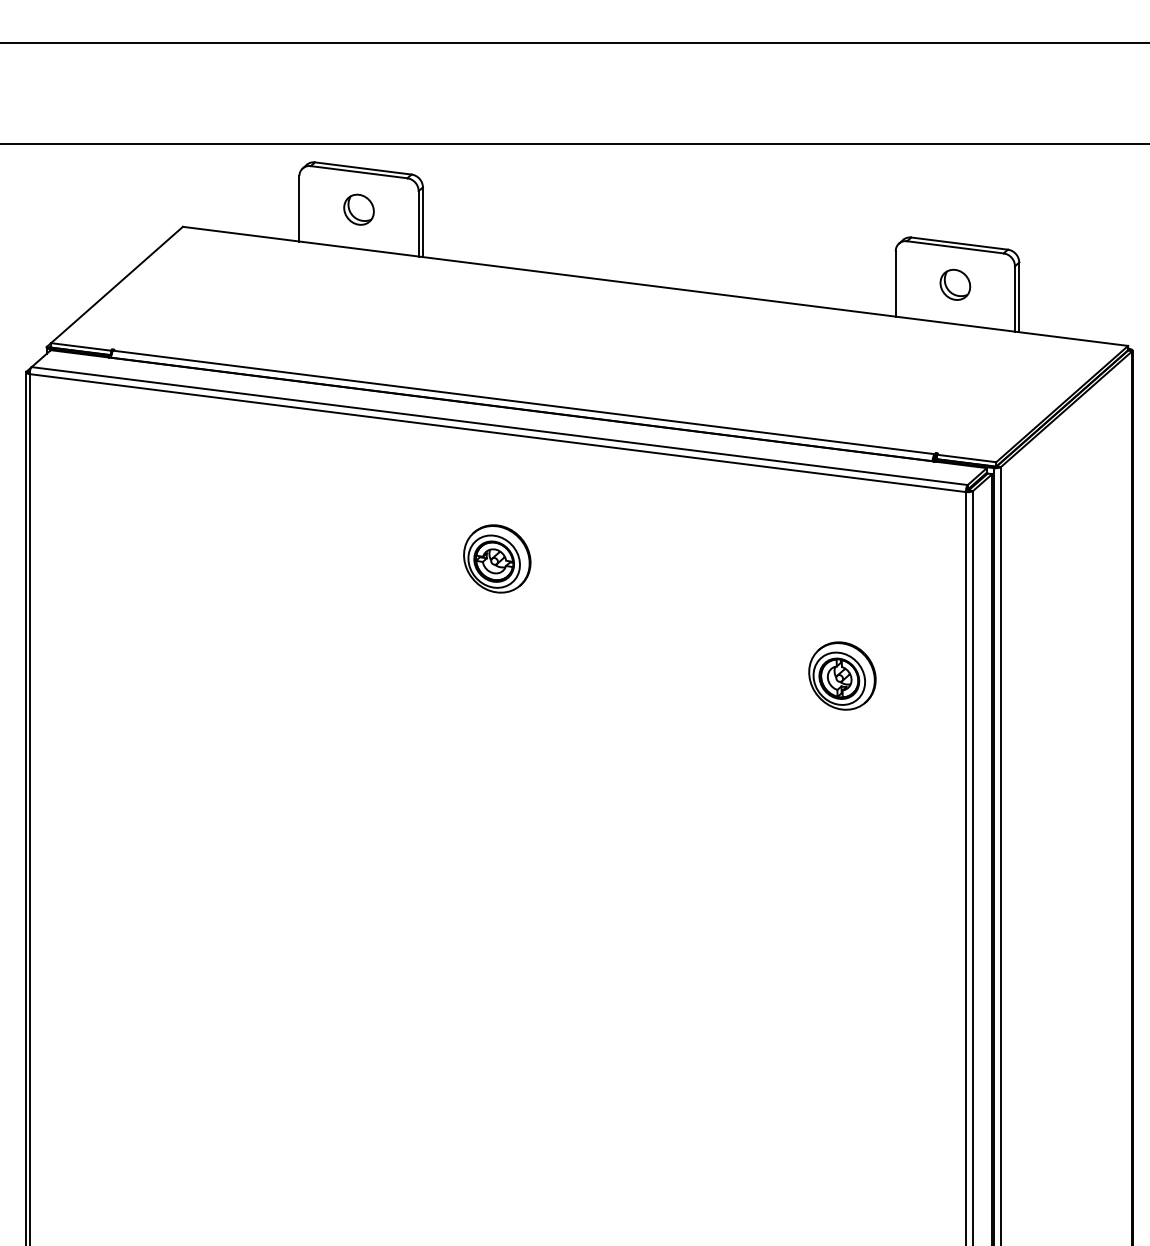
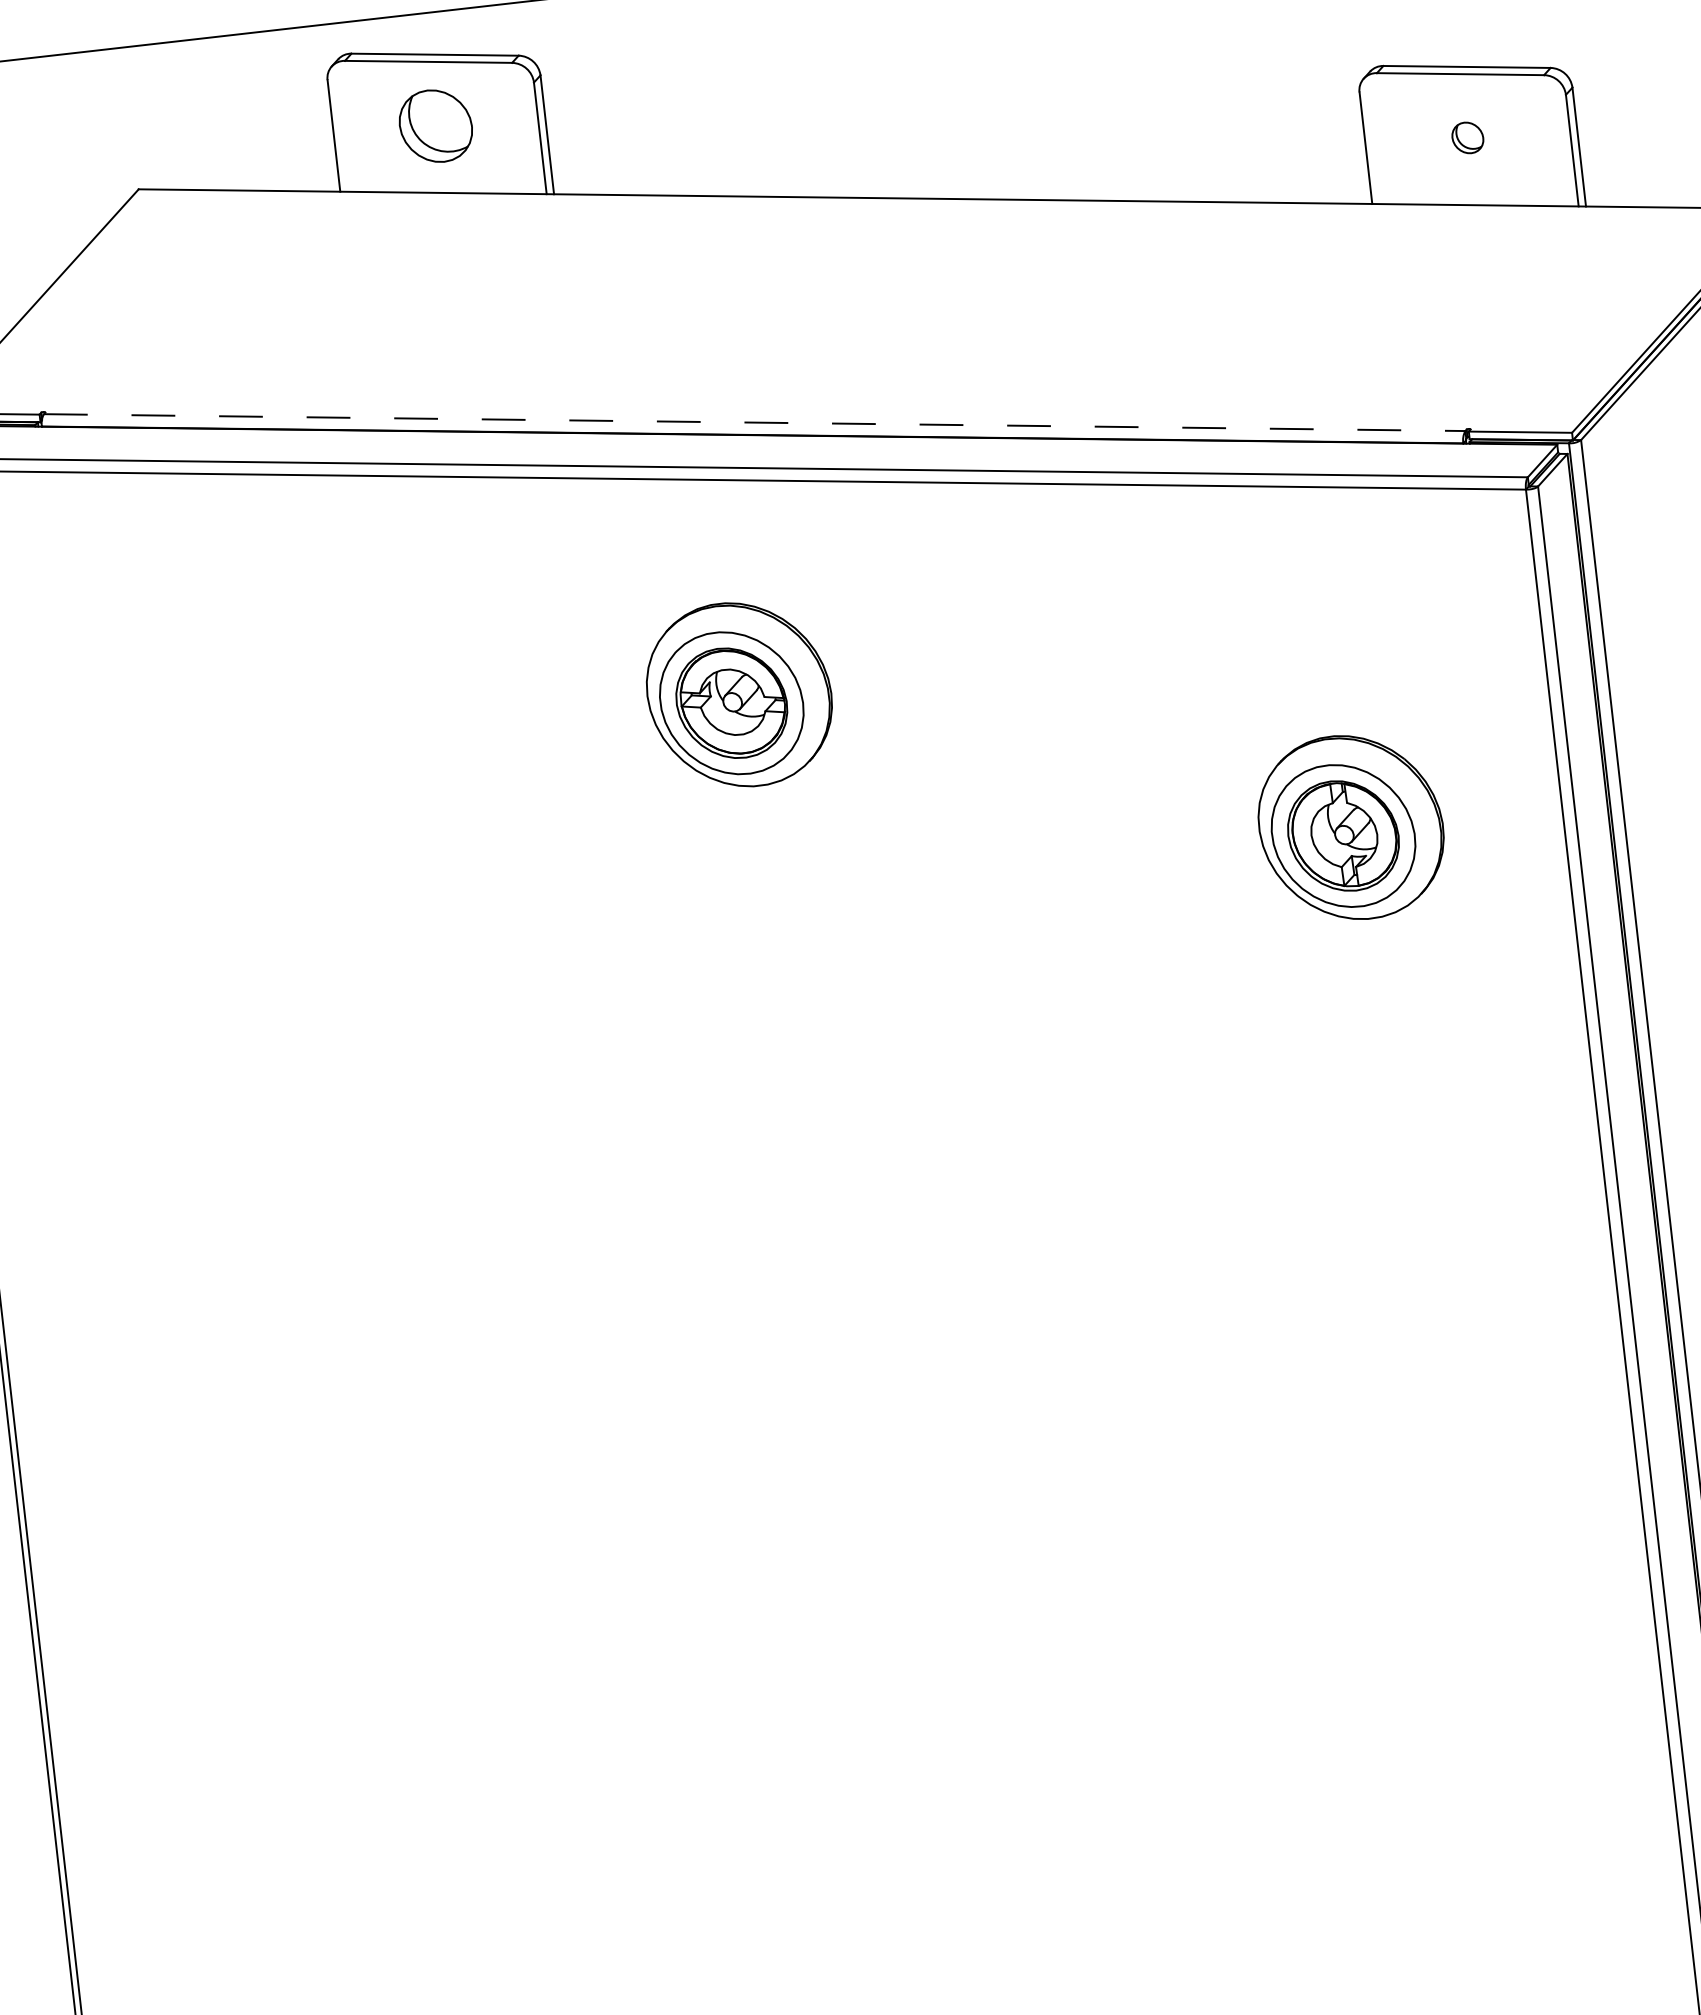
part: (358, 209) -> (434, 125), size x1.4
part: (955, 284) -> (1467, 137), size x0.6
line: (523, 402) -> (753, 422), solid -> dashed
part: (497, 558) -> (739, 694), size x1.6
part: (842, 675) -> (1351, 826), size x1.6

